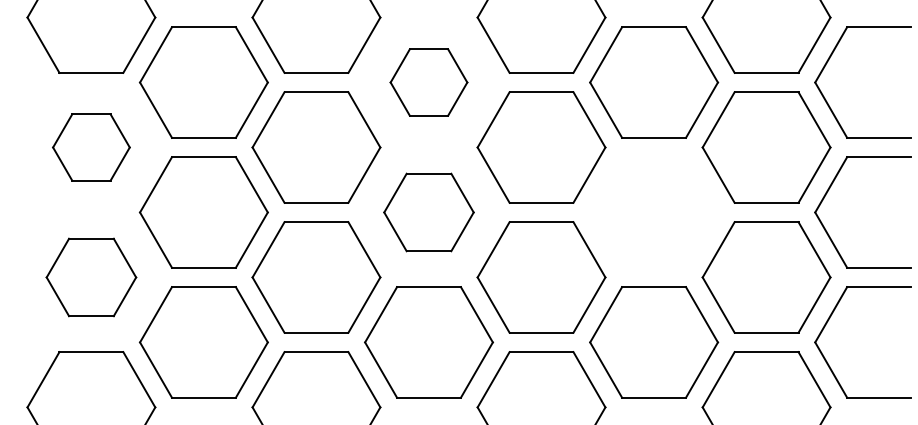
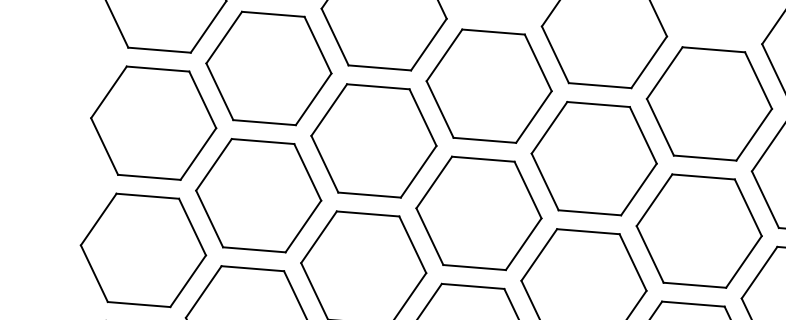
part: (428, 82) -> (488, 86), size x1.67
part: (91, 147) -> (153, 123), size x1.67
part: (428, 212) -> (478, 213), size x1.43
part: (654, 212) -> (699, 231), added
part: (91, 277) -> (143, 250), size x1.43

